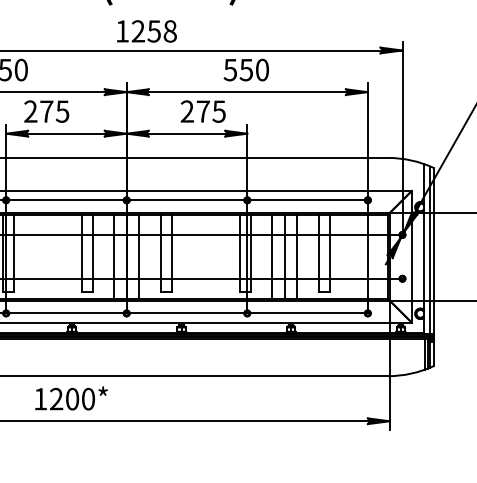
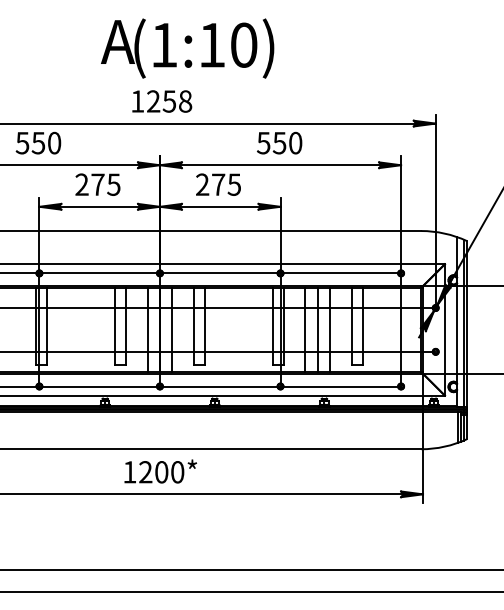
text: (147, 31) -> (162, 101), moved
text: (46, 111) -> (97, 184), moved
text: (203, 111) -> (218, 184), moved
text: (71, 398) -> (160, 471), moved

